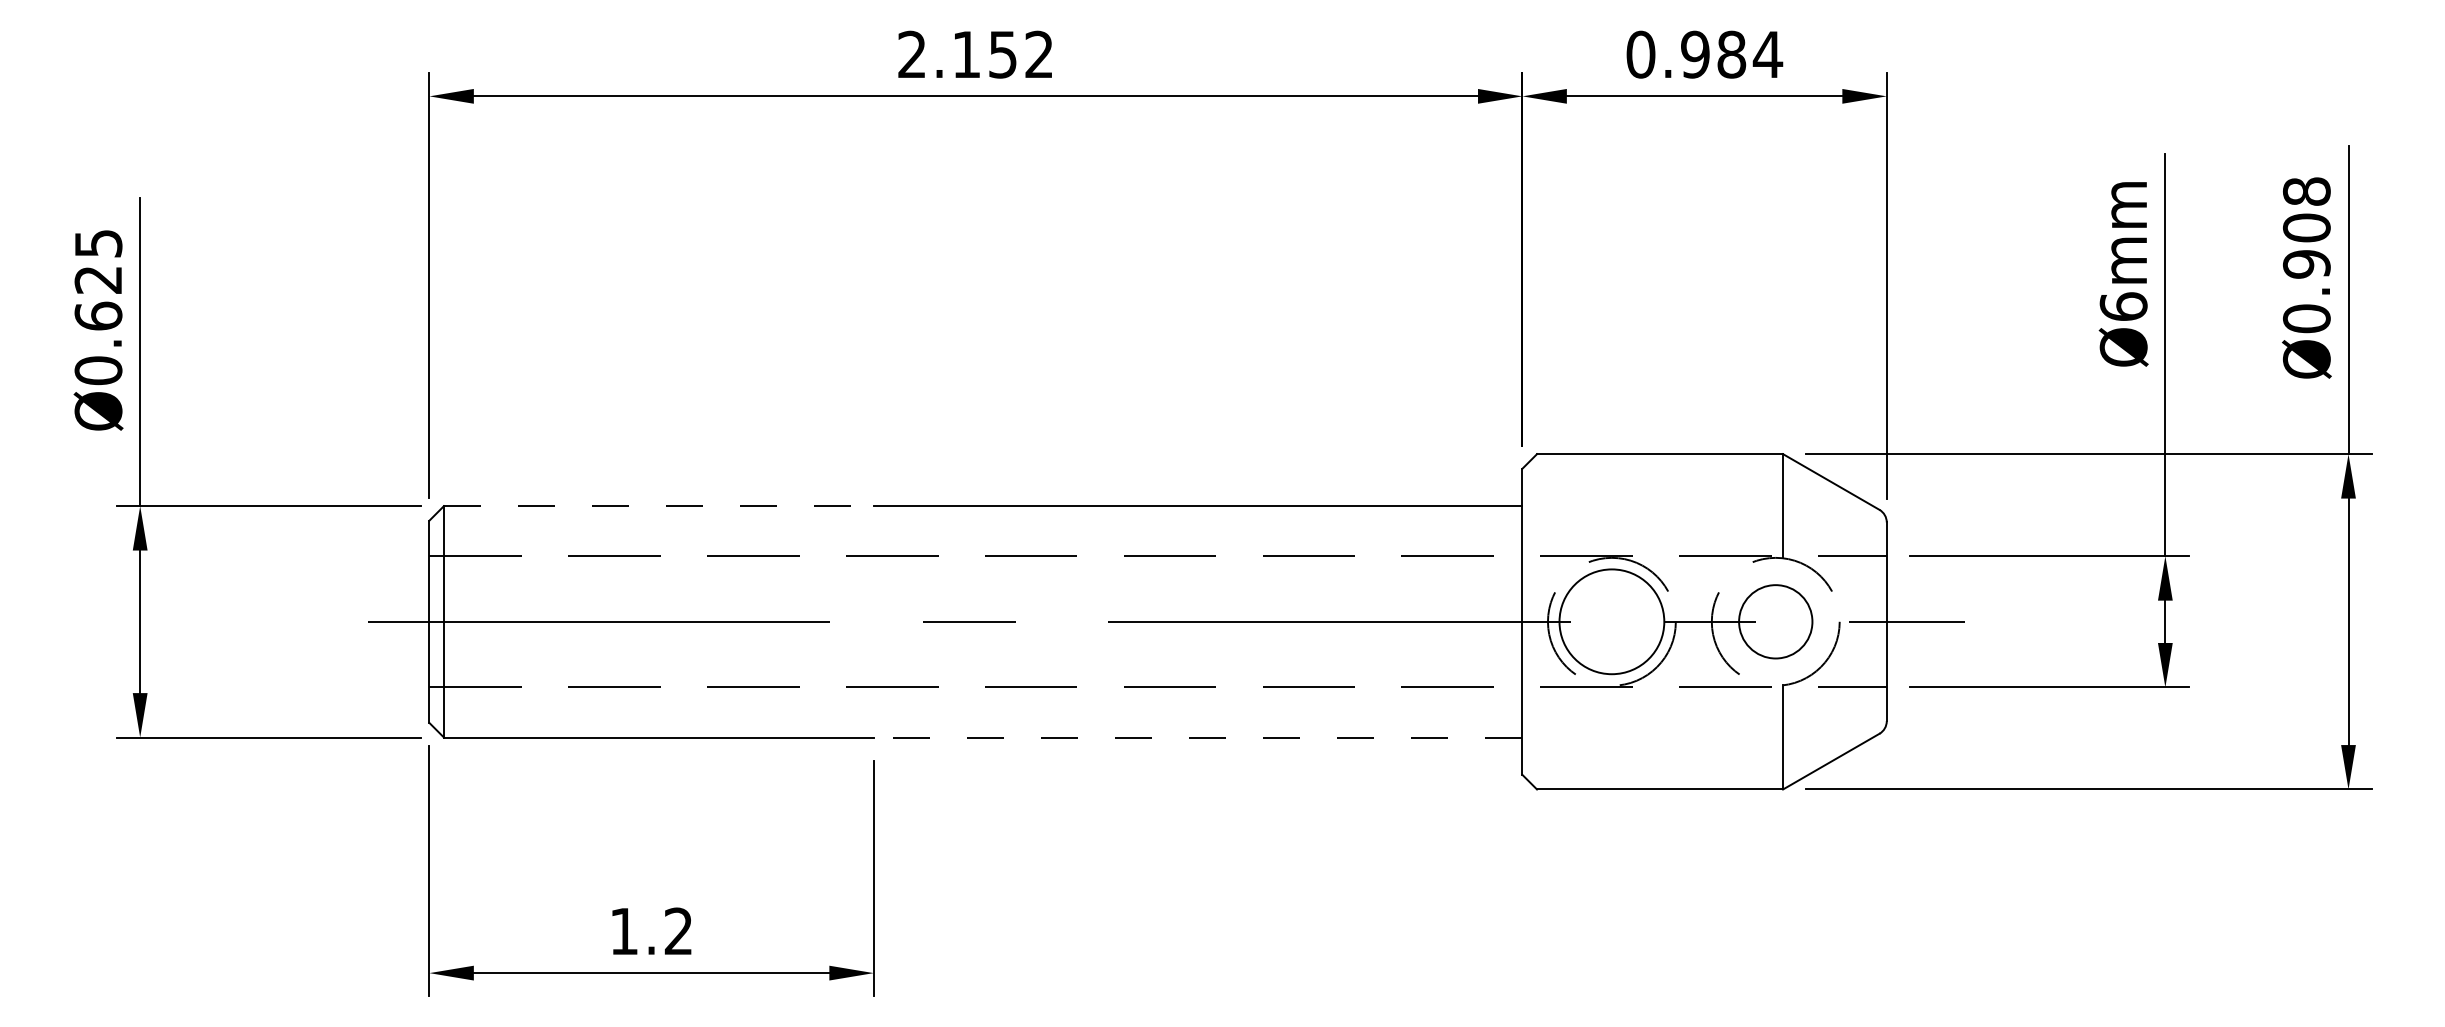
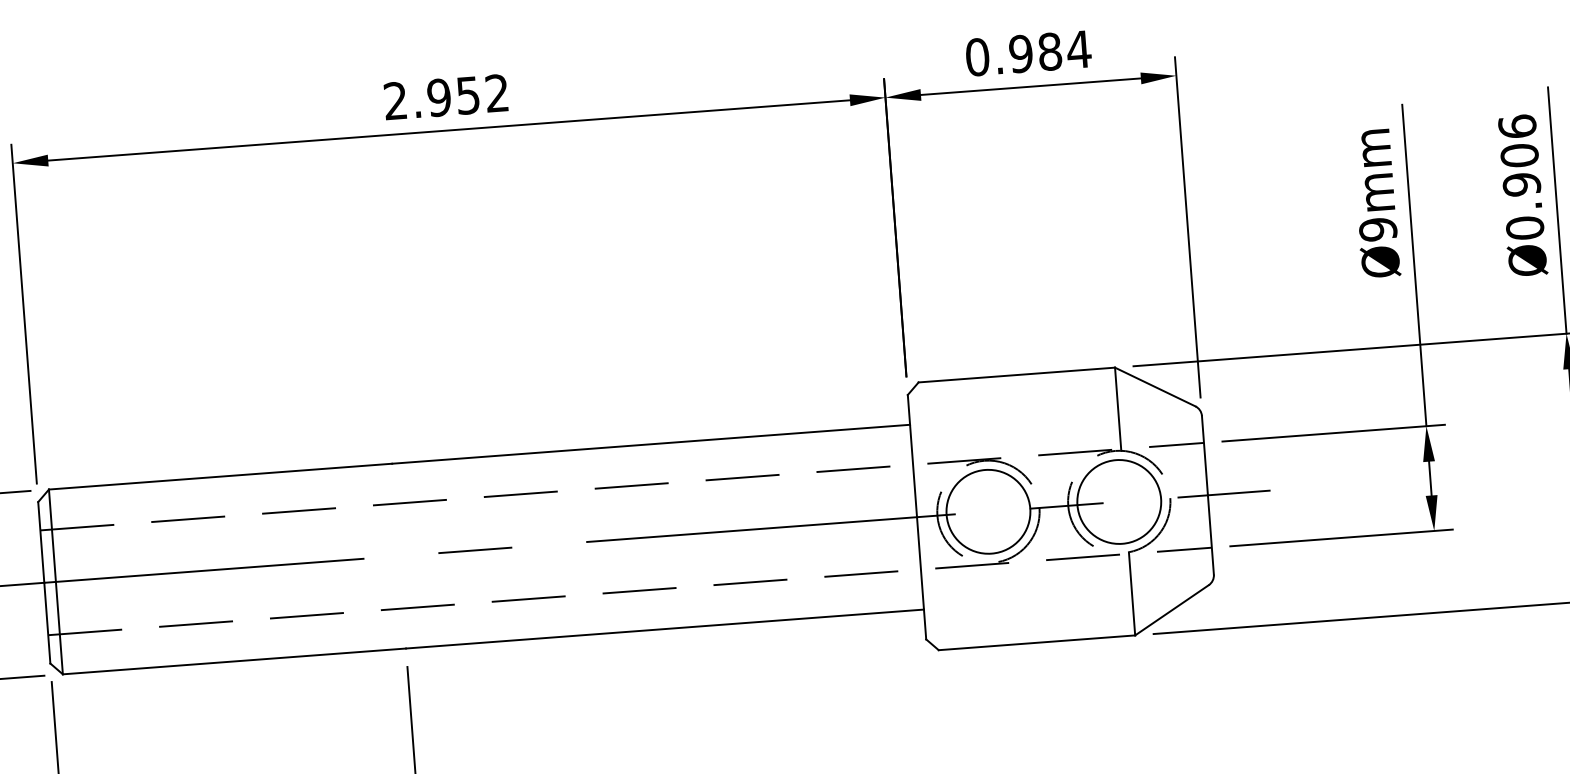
text: (966, 54) -> (439, 97), 2.152 -> 2.952
text: (2306, 191) -> (1517, 126), Ø0.908 -> Ø0.906
text: (2123, 306) -> (1377, 229), Ø6mm -> Ø9mm
line: (658, 506) -> (220, 476), dashed -> solid
circle: (1775, 621) -> (1119, 501), size x1.43
line: (1197, 737) -> (664, 629), dashed -> solid

